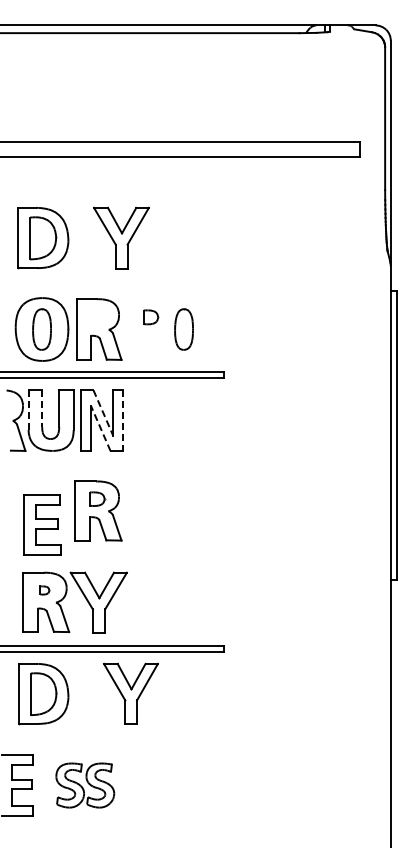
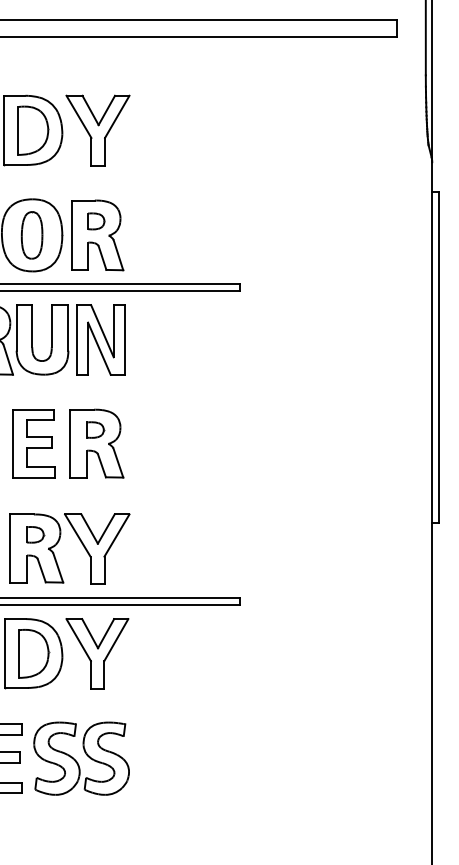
part: (121, 237) -> (98, 129), moved
part: (151, 317) -> (96, 221), moved
part: (183, 329) -> (194, 235), removed
line: (42, 409) -> (32, 327), dashed -> solid
line: (28, 410) -> (16, 328), dashed -> solid
line: (103, 413) -> (102, 331), dashed -> solid
line: (123, 421) -> (125, 340), dashed -> solid
line: (100, 428) -> (99, 348), dashed -> solid
part: (42, 524) -> (33, 443), moved
part: (44, 590) -> (34, 534), size x1.67
part: (130, 693) -> (96, 653), moved
part: (85, 785) -> (81, 758), size x1.43

